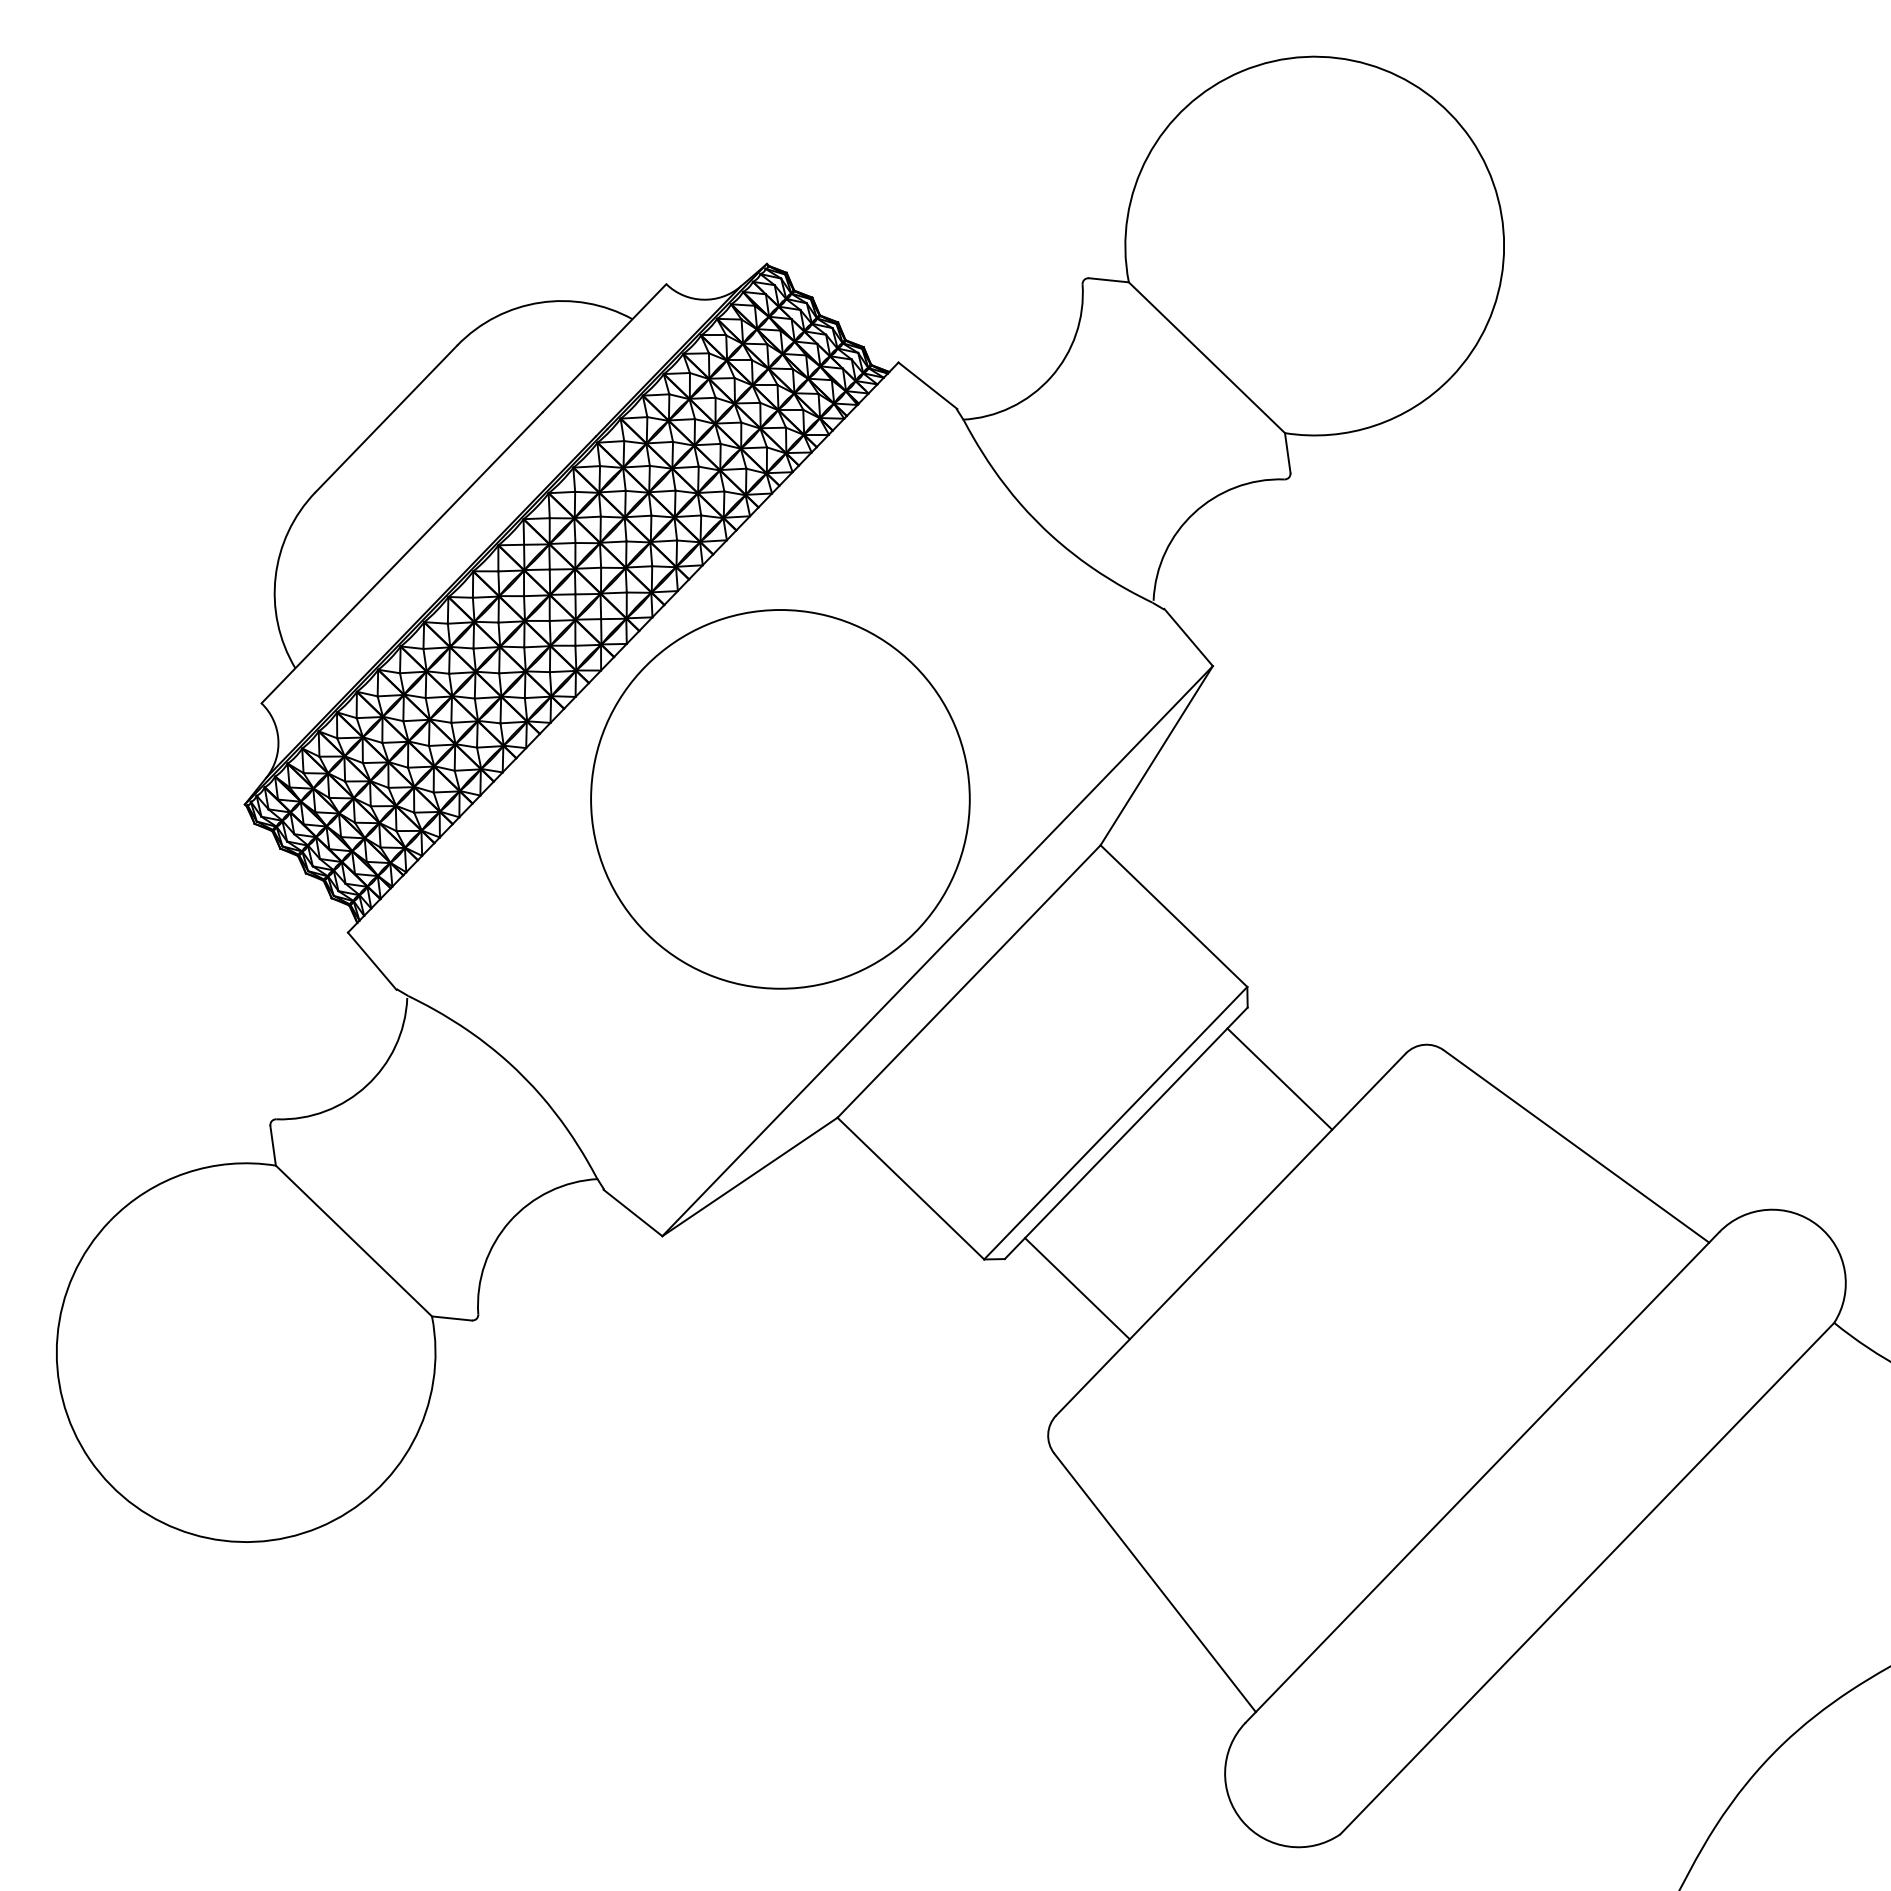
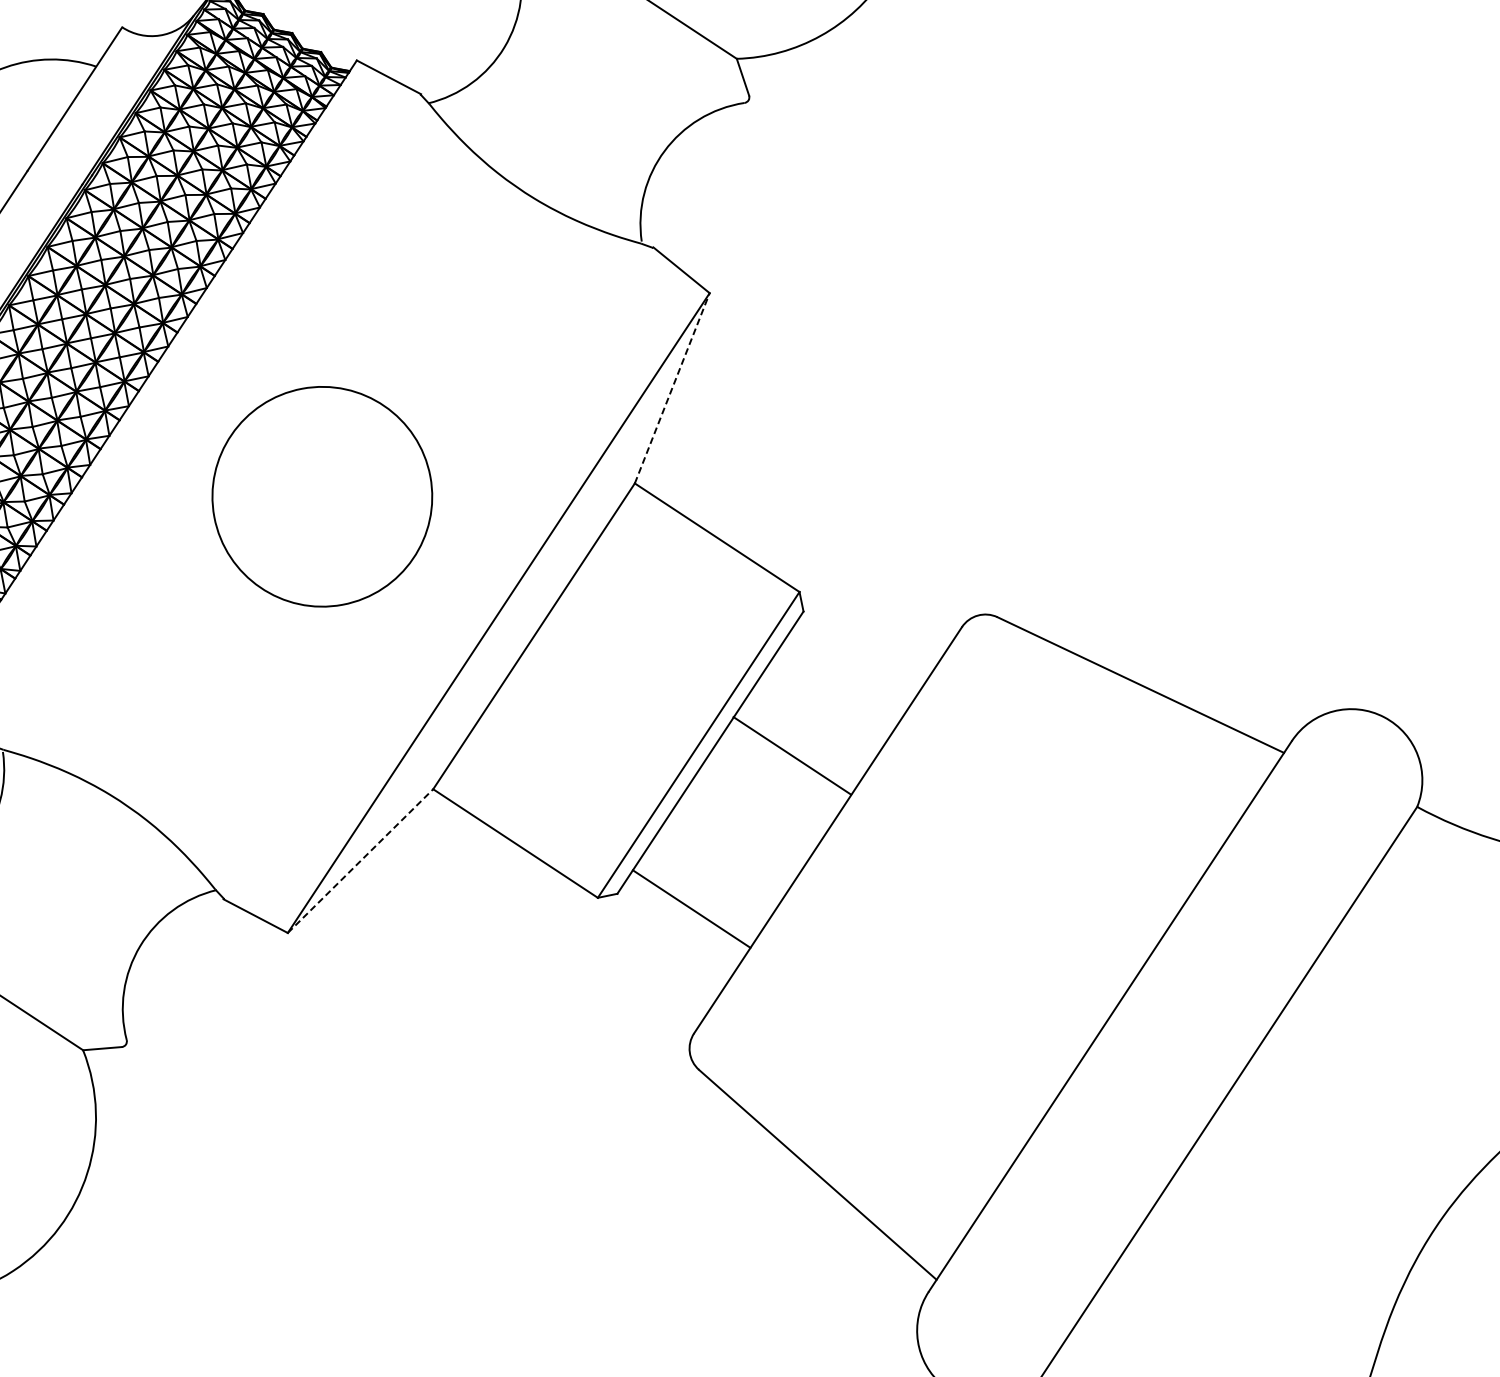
line: (1156, 755) -> (672, 388), solid -> dashed
circle: (780, 799) -> (322, 496), size x0.6
line: (1279, 1078) -> (791, 755), moved
line: (749, 1176) -> (360, 860), solid -> dashed

